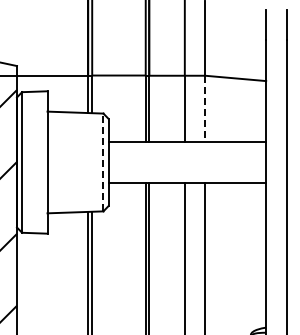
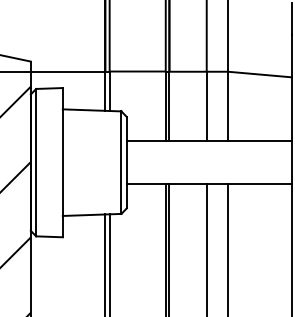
line: (205, 109) -> (228, 107), dashed -> solid
line: (103, 162) -> (121, 162), dashed -> solid

